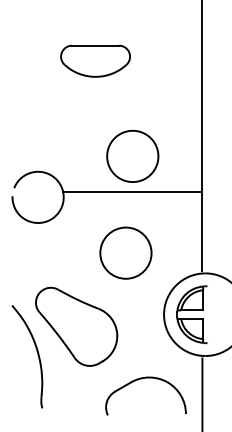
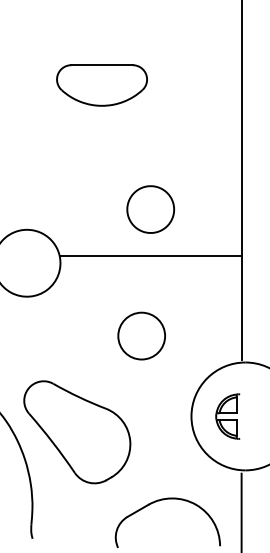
part: (132, 155) -> (150, 208), size x0.7
circle: (125, 252) -> (141, 335), size x0.7
part: (191, 314) -> (227, 416), size x0.6

